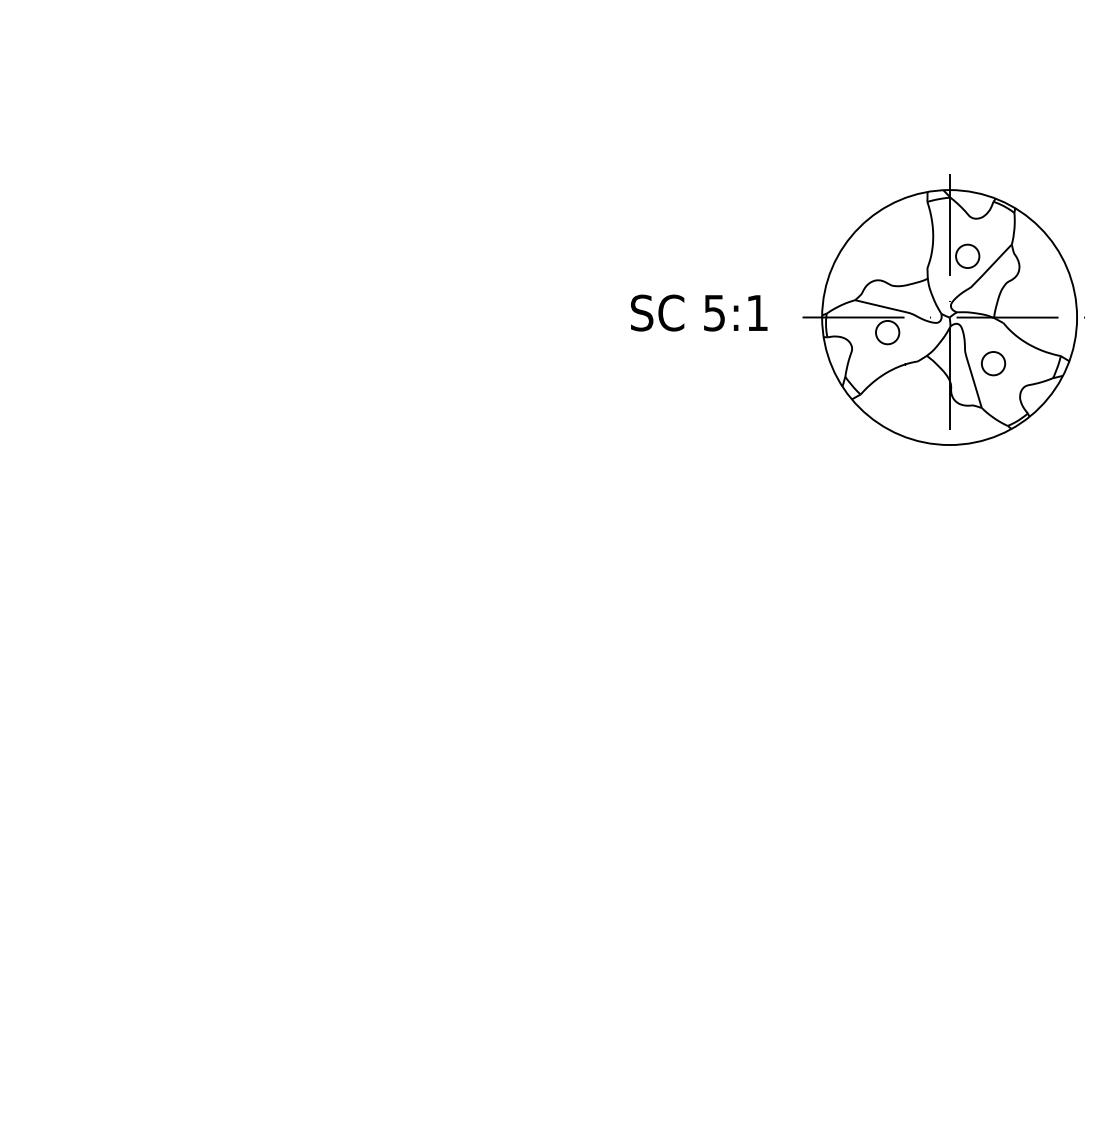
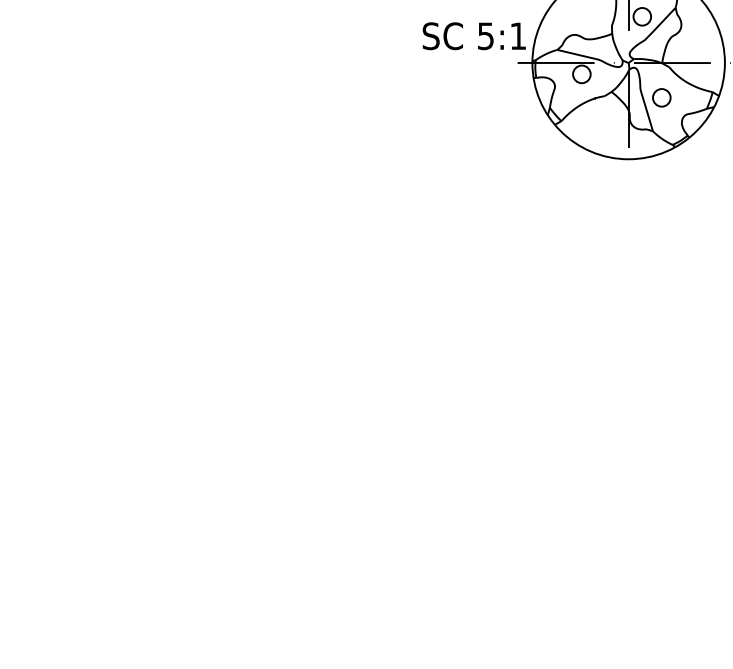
text: (699, 312) -> (474, 35), moved

